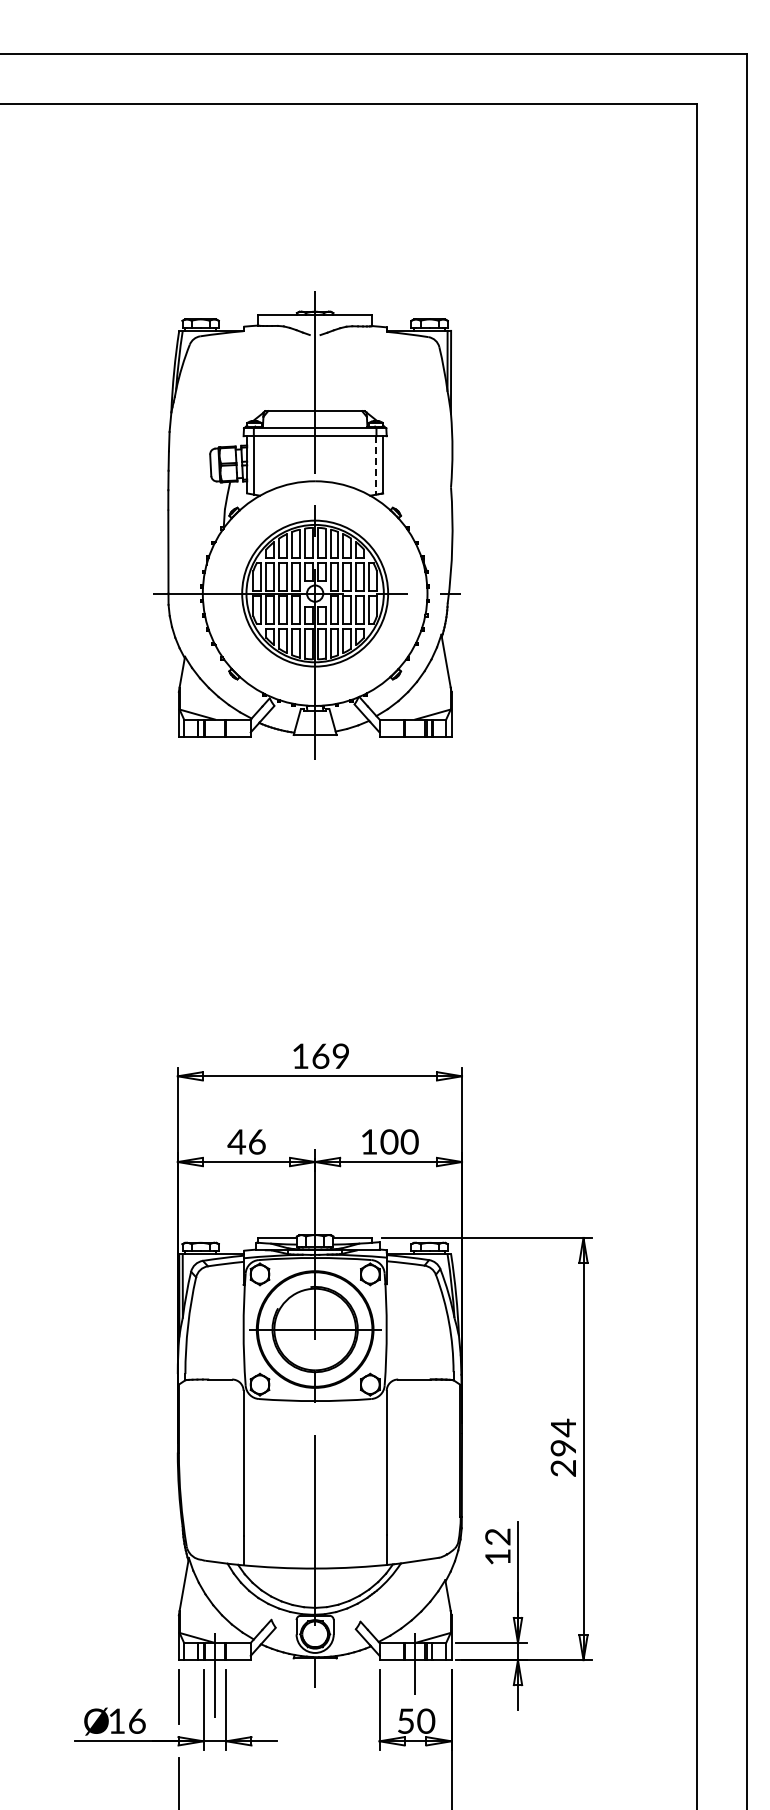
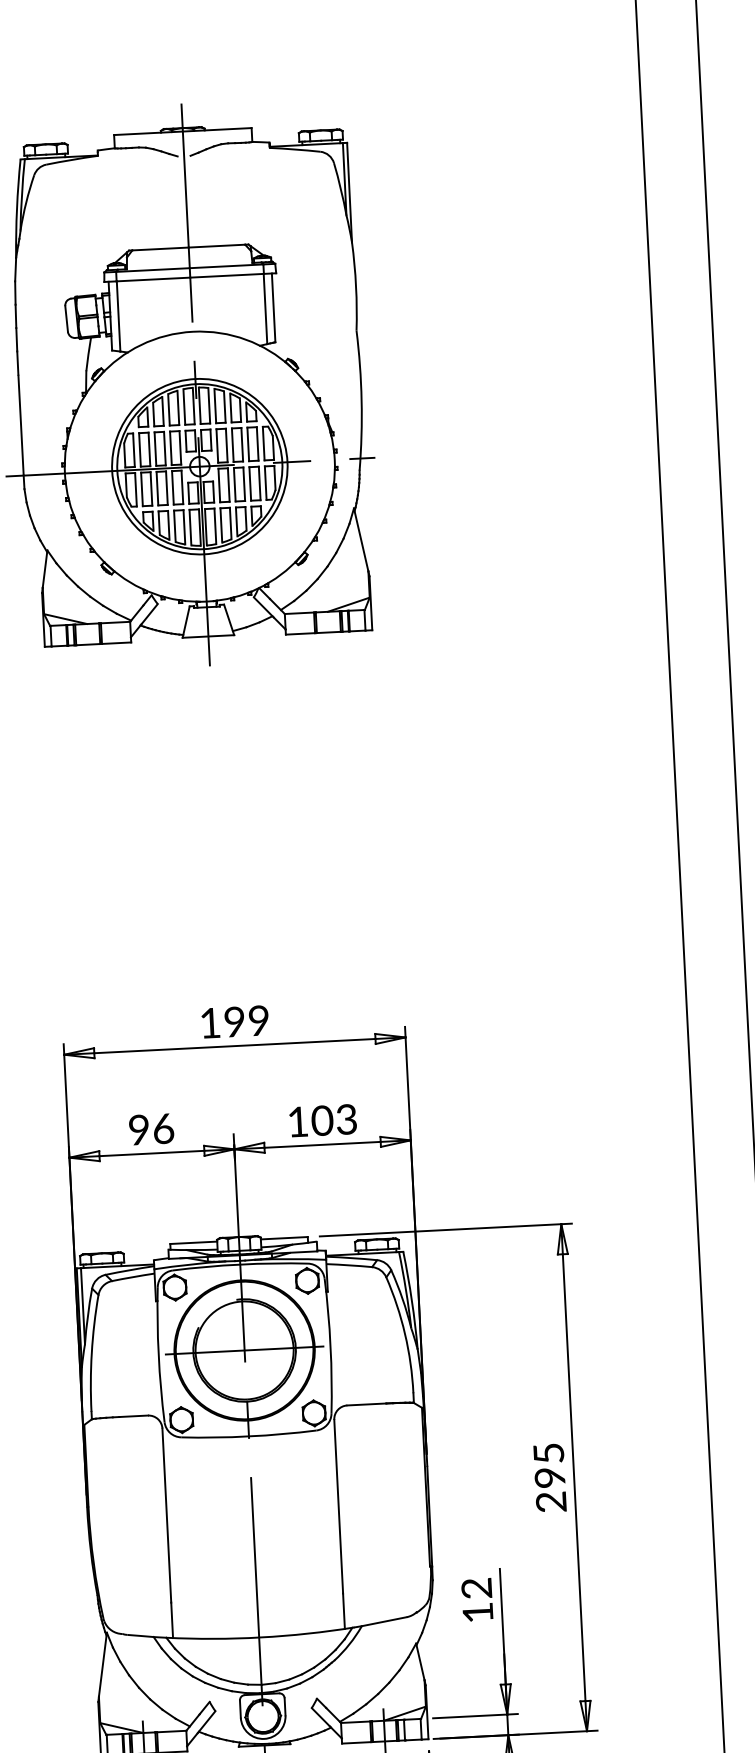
line: (376, 465) -> (265, 309), dashed -> solid
text: (320, 1055) -> (234, 1021), 169 -> 199
text: (236, 1141) -> (138, 1129), 46 -> 96
text: (409, 1141) -> (346, 1118), 100 -> 103
text: (563, 1427) -> (548, 1453), 294 -> 295

